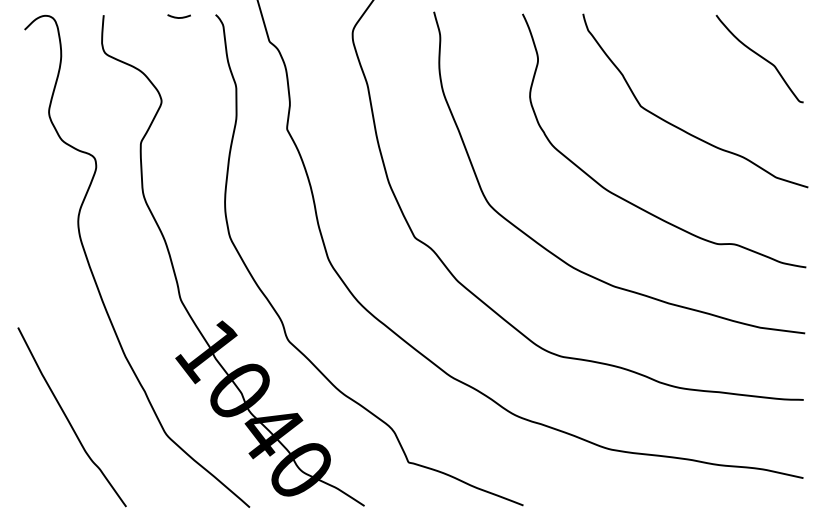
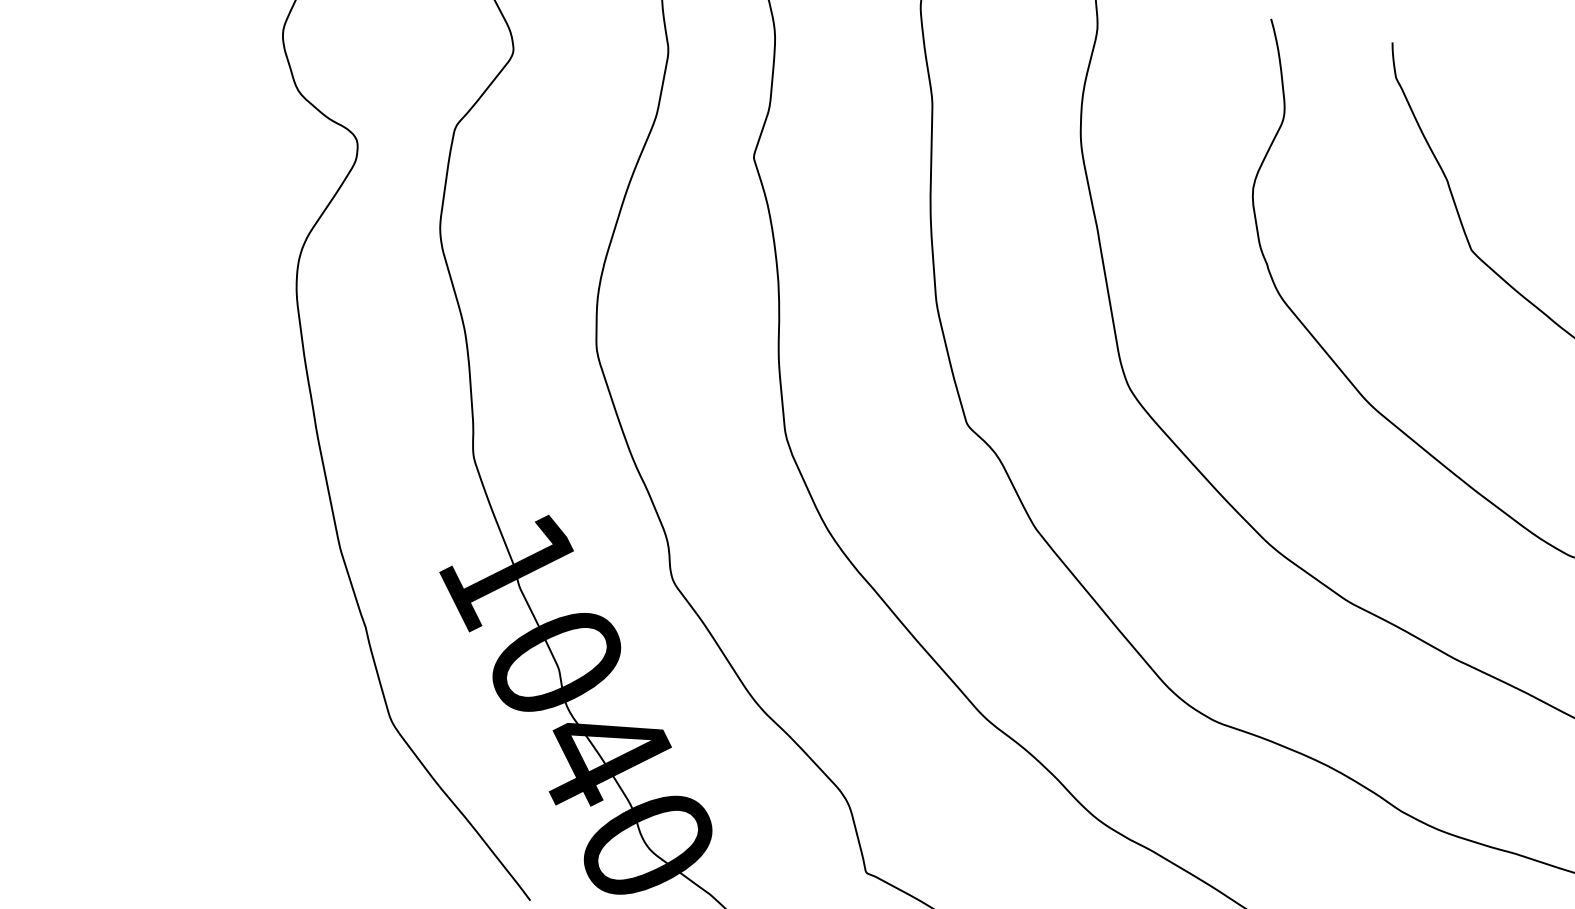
curve: (68, 418) -> (202, 650), removed

